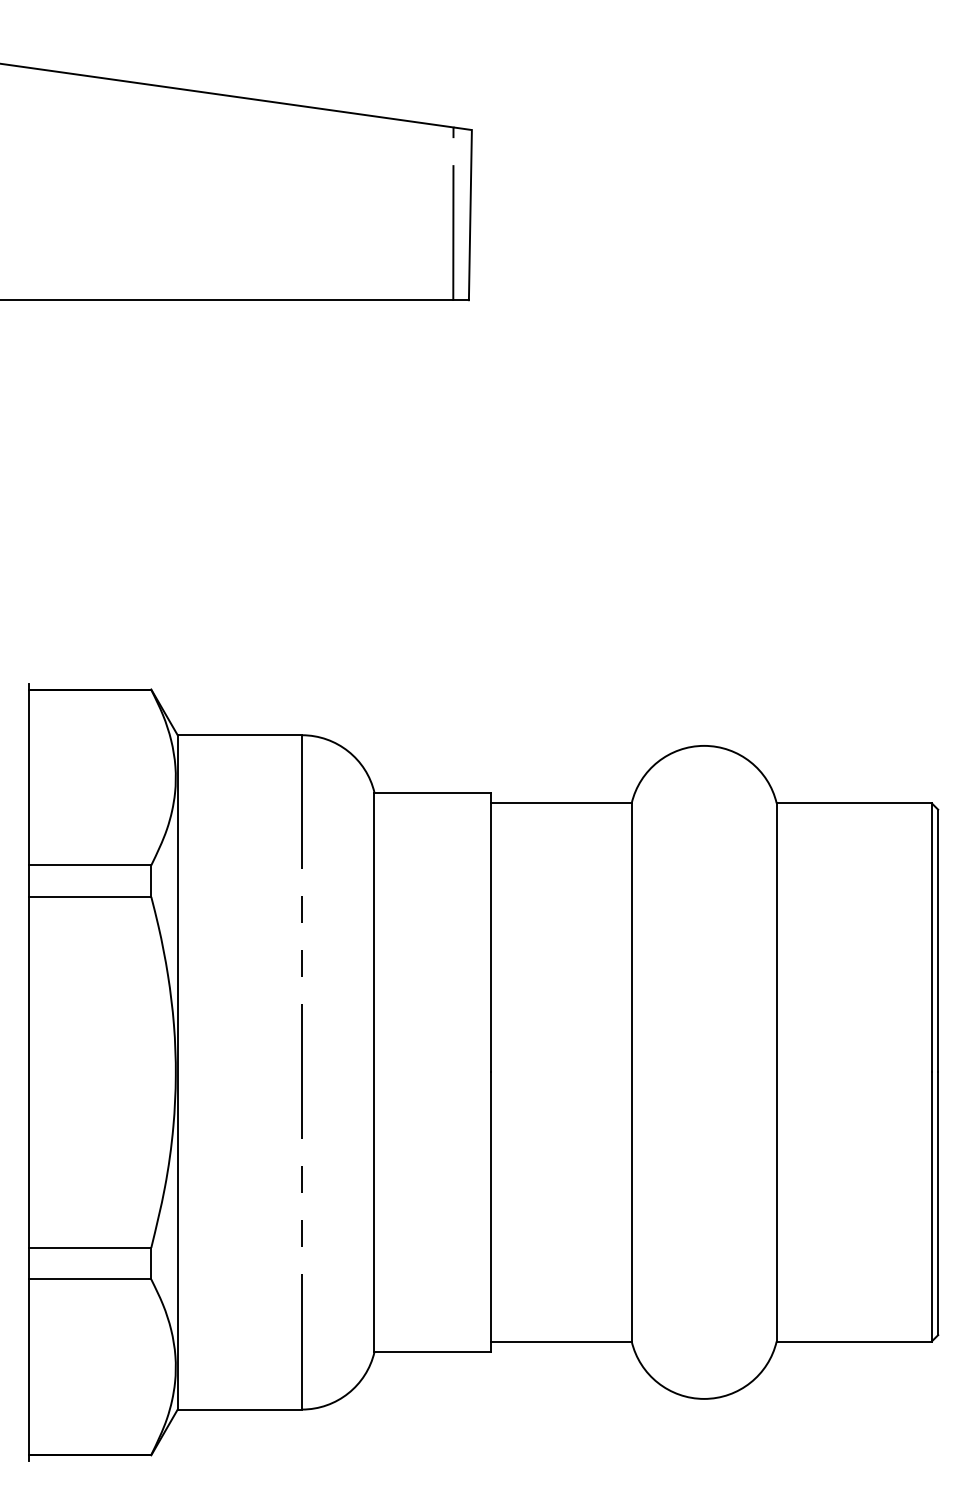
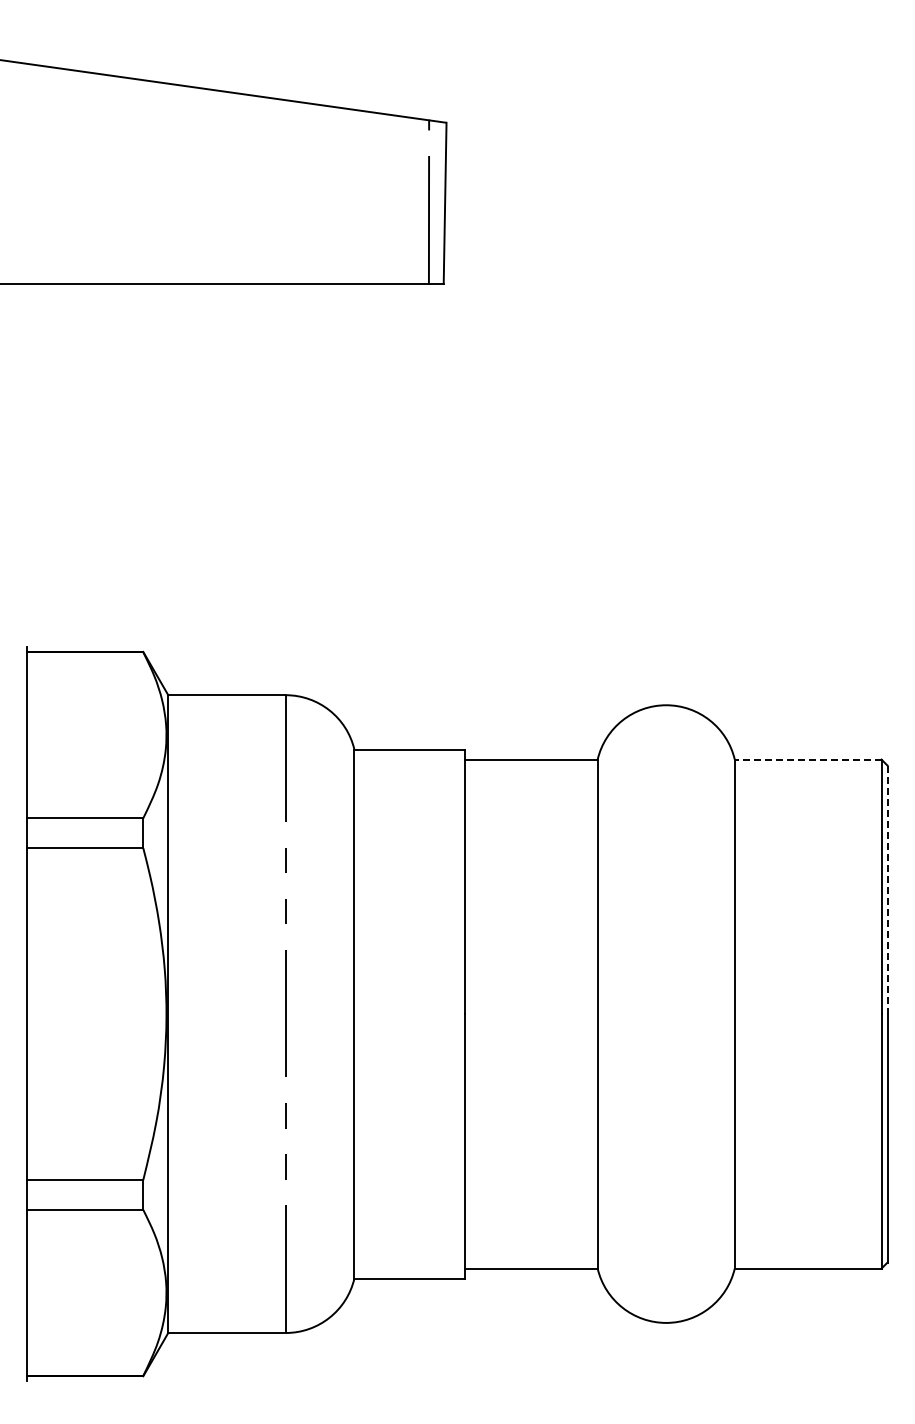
line: (853, 803) -> (807, 759), solid -> dashed
line: (938, 941) -> (887, 890), solid -> dashed

